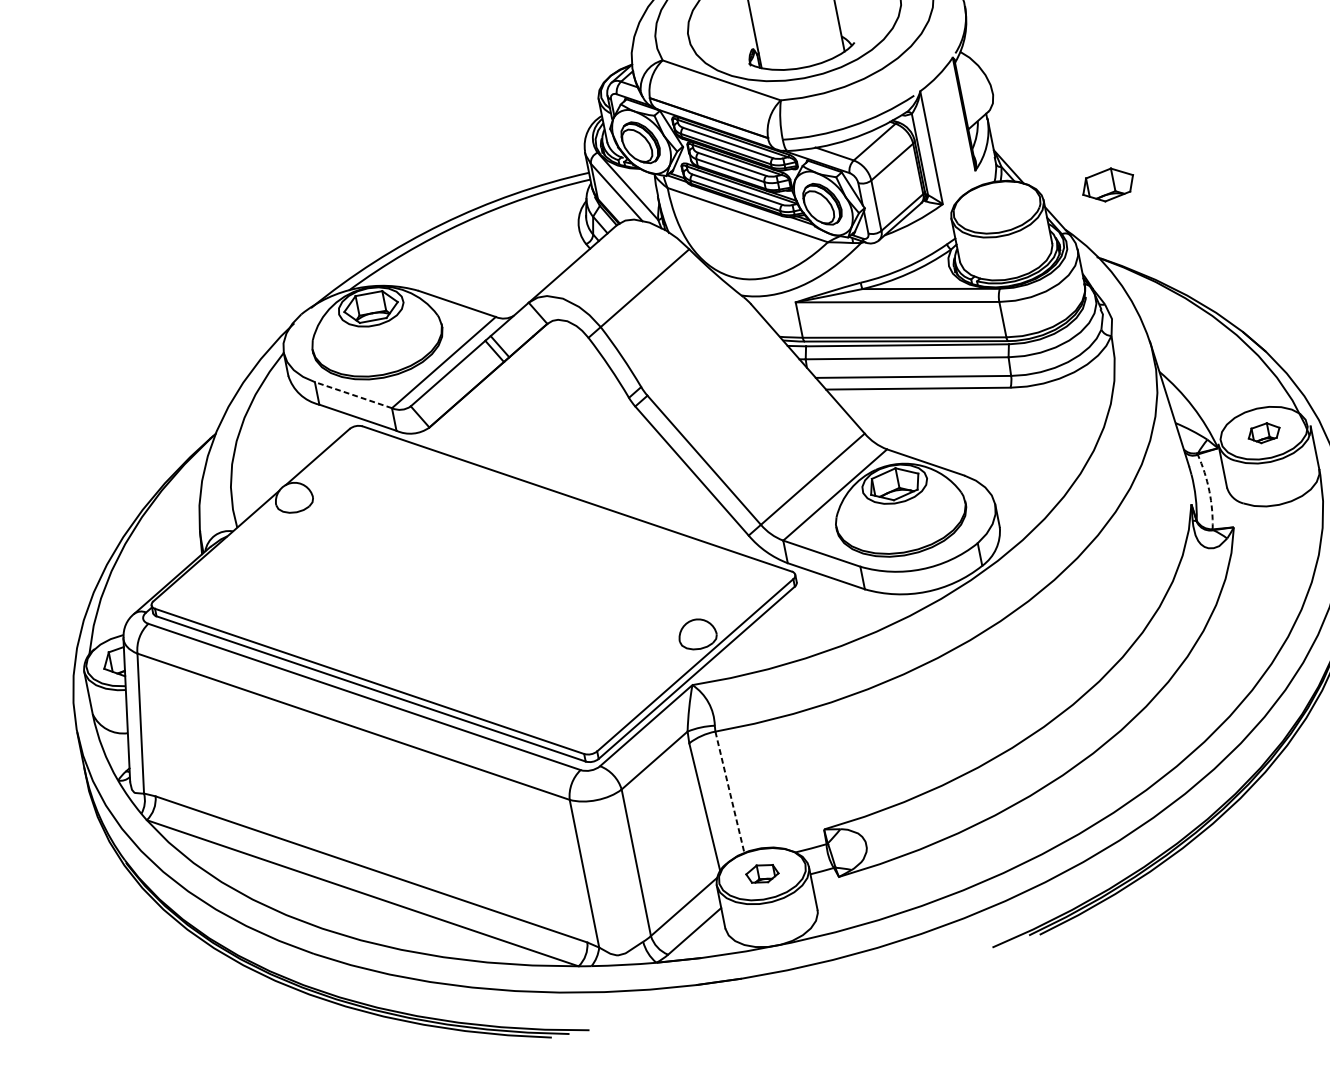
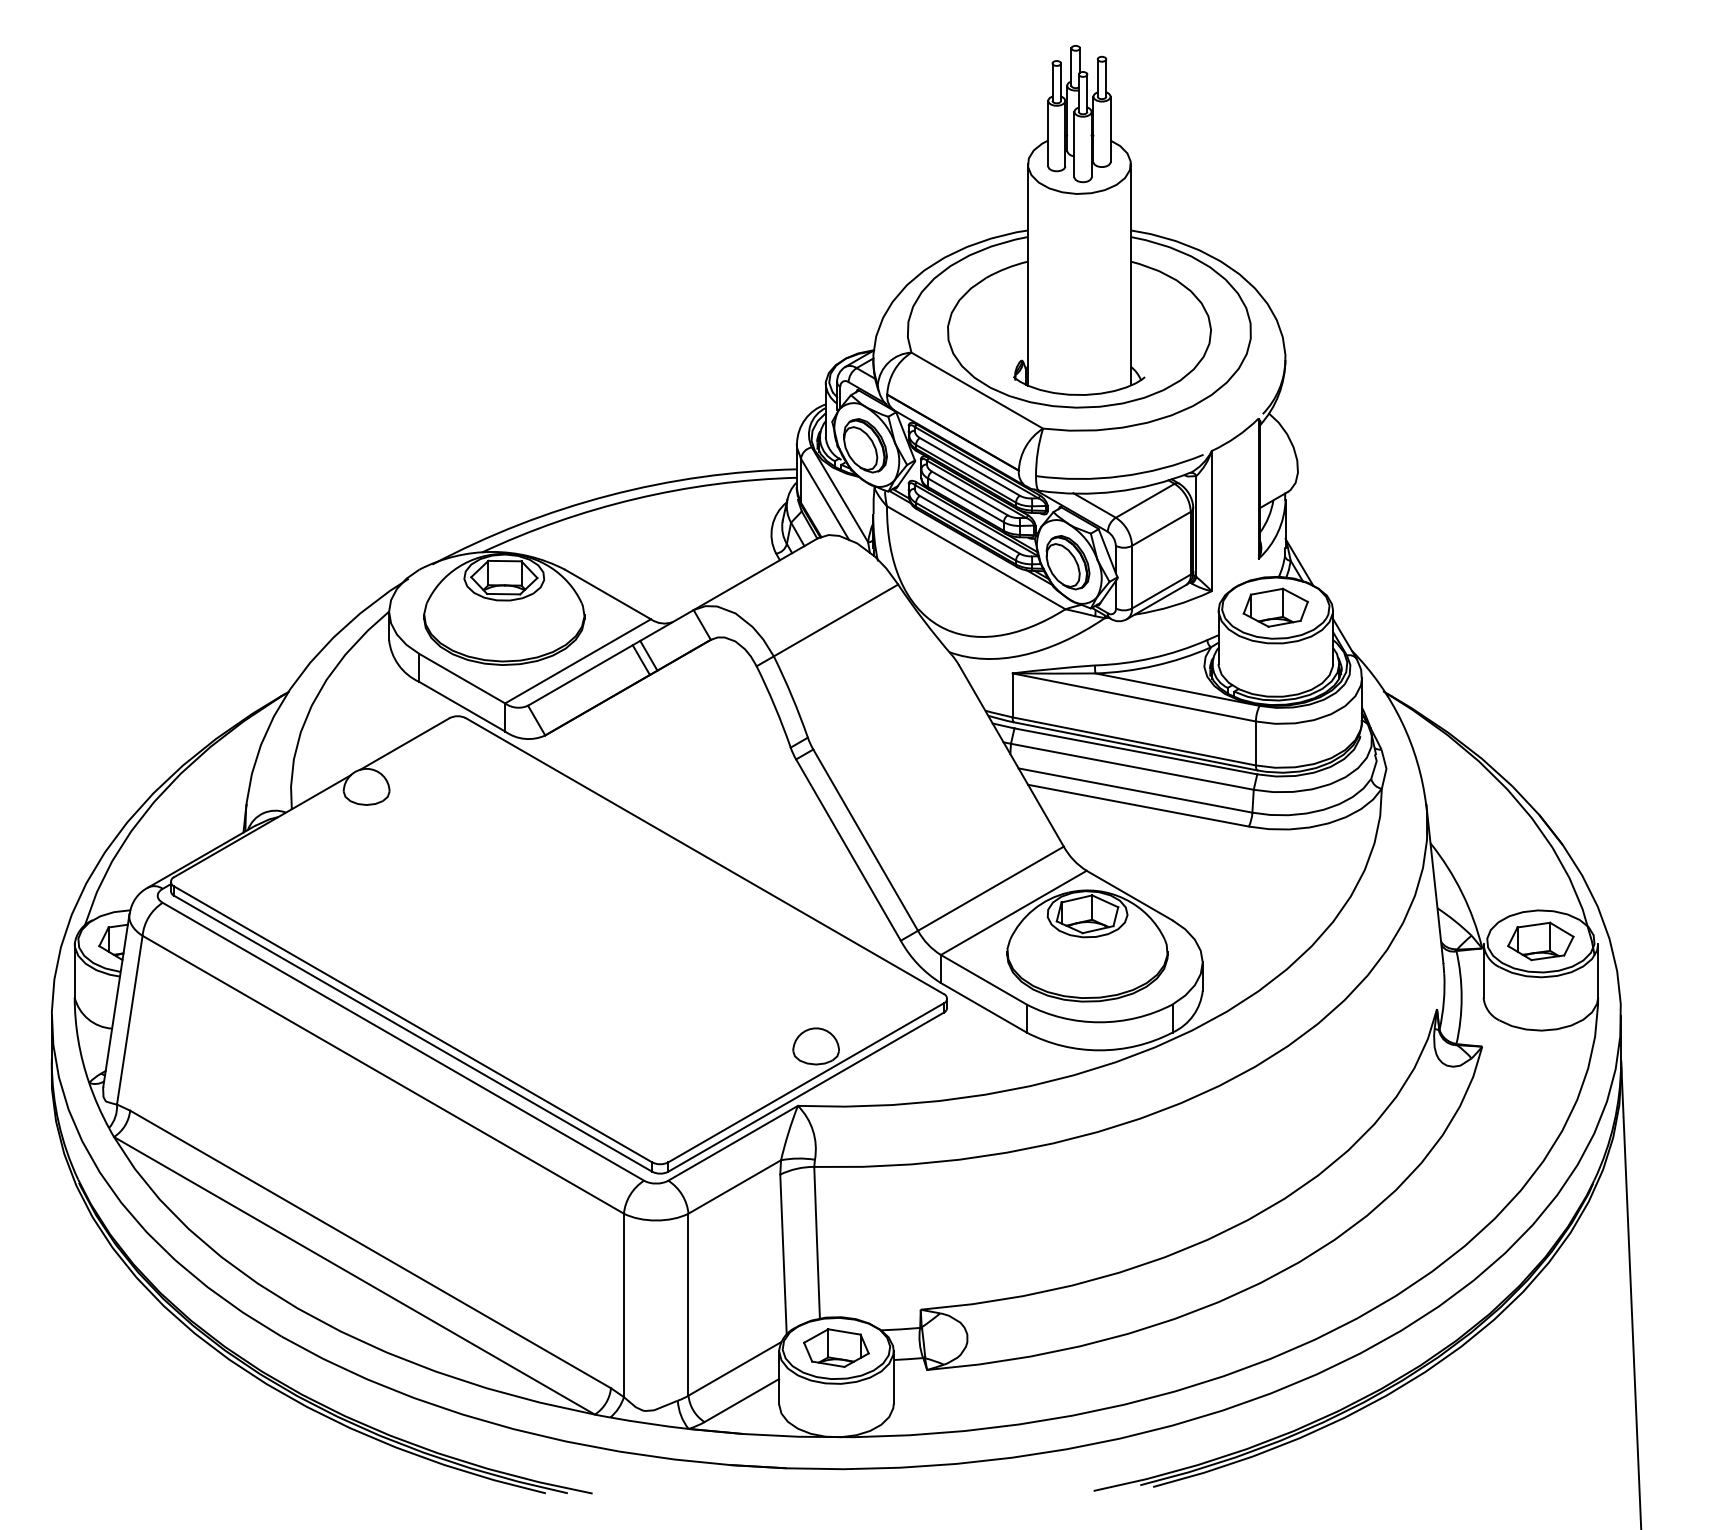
part: (1107, 184) -> (1275, 607), moved
line: (353, 394) -> (462, 678), dashed -> solid
part: (1263, 433) -> (1540, 941), size x1.67
arc: (1209, 491) -> (1461, 997), dashed -> solid
line: (730, 793) -> (817, 1244), dashed -> solid
part: (762, 873) -> (836, 1347), size x1.67

